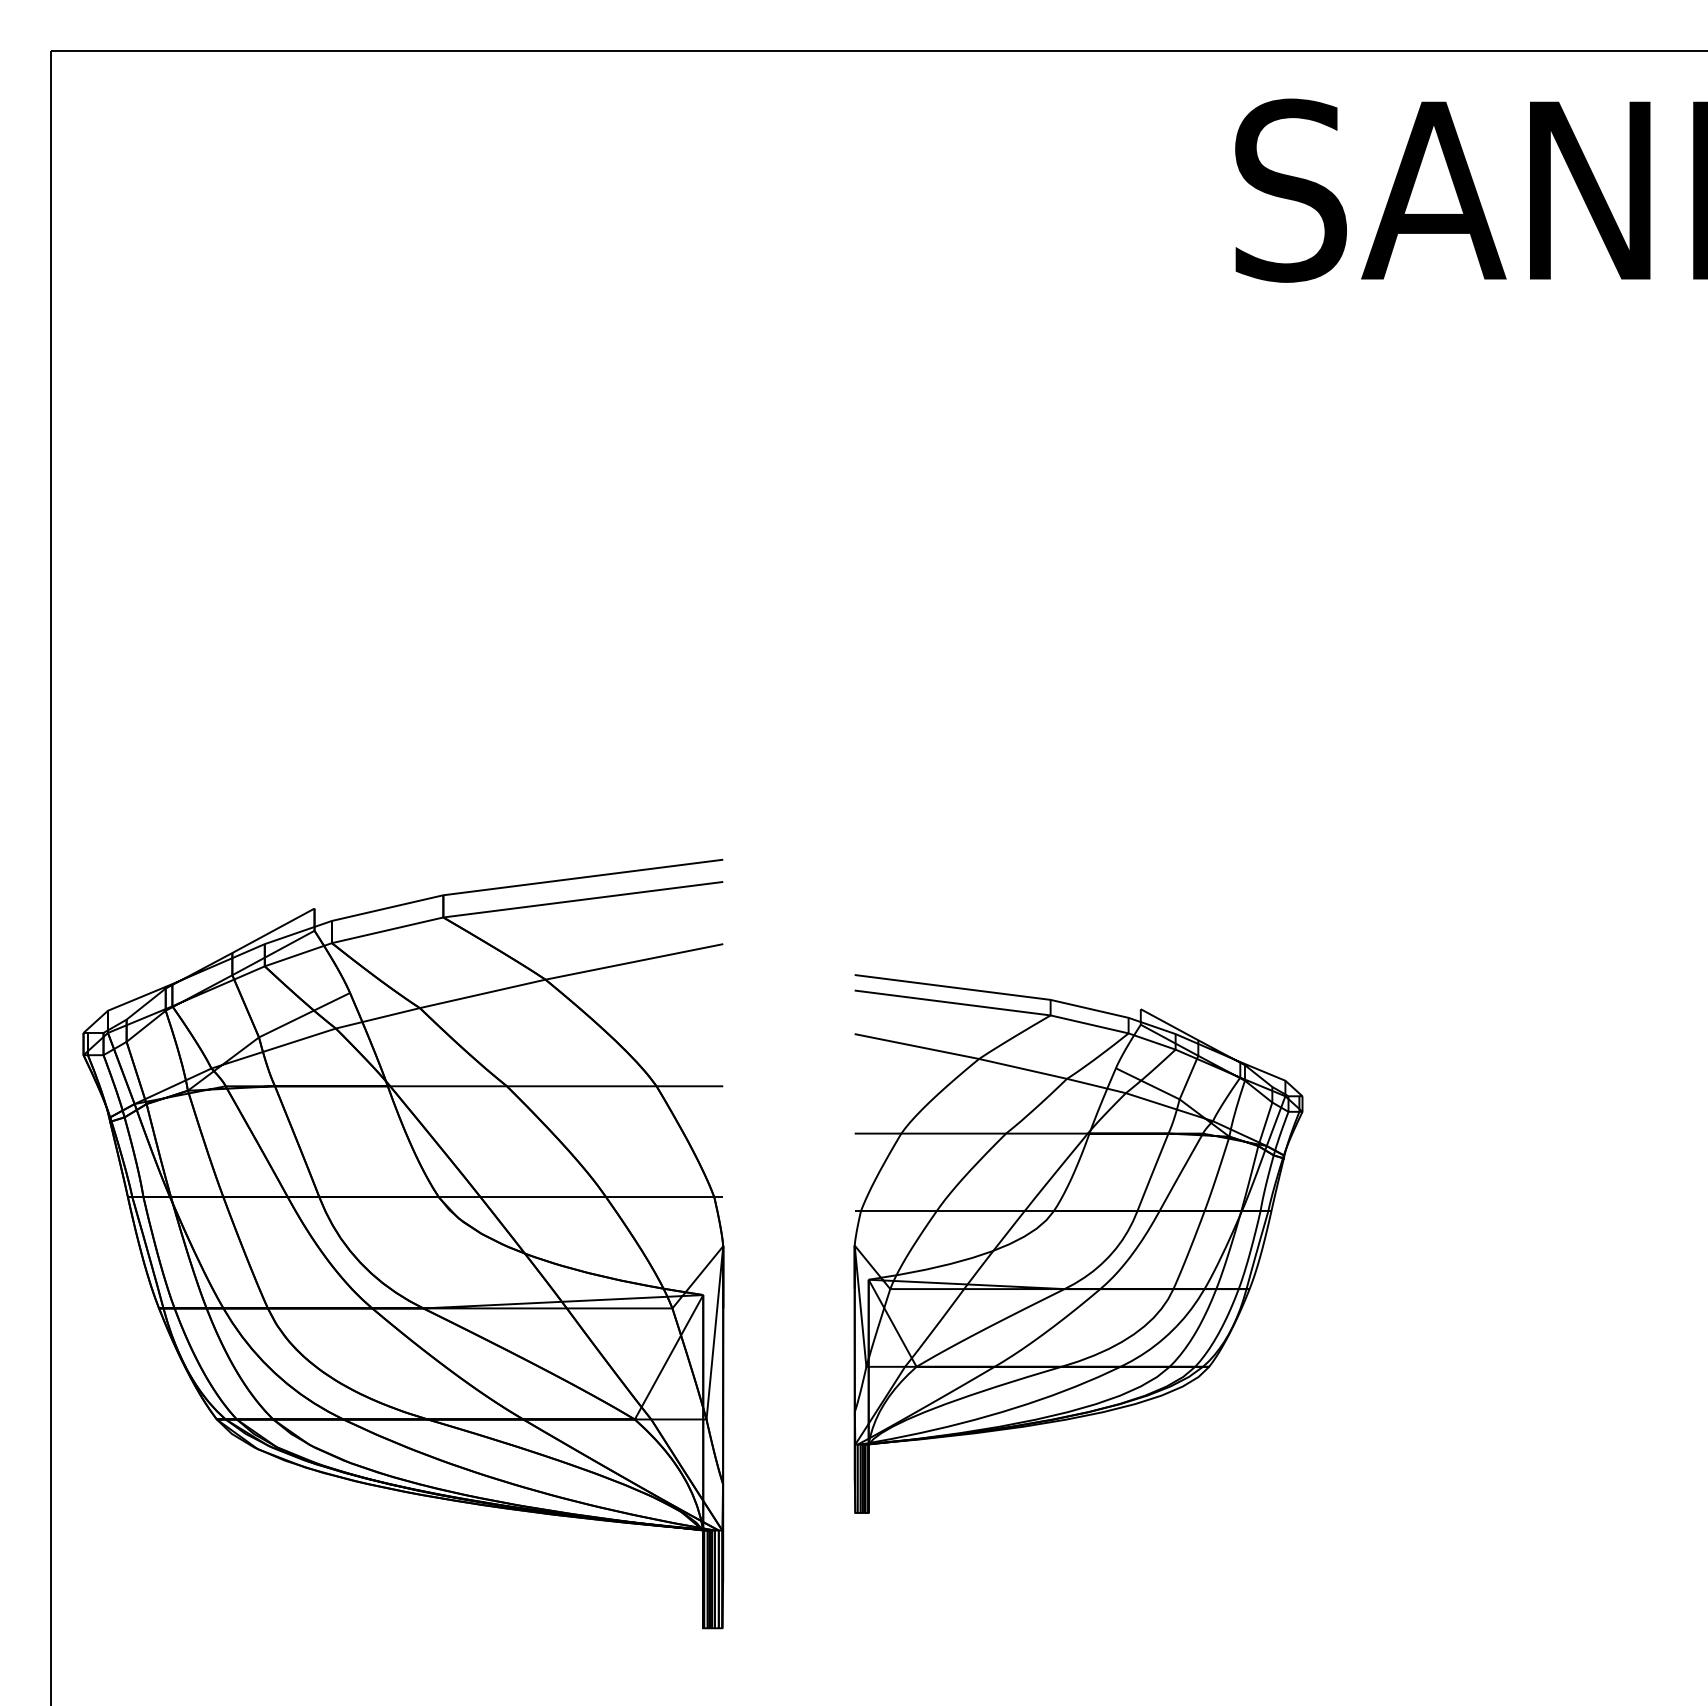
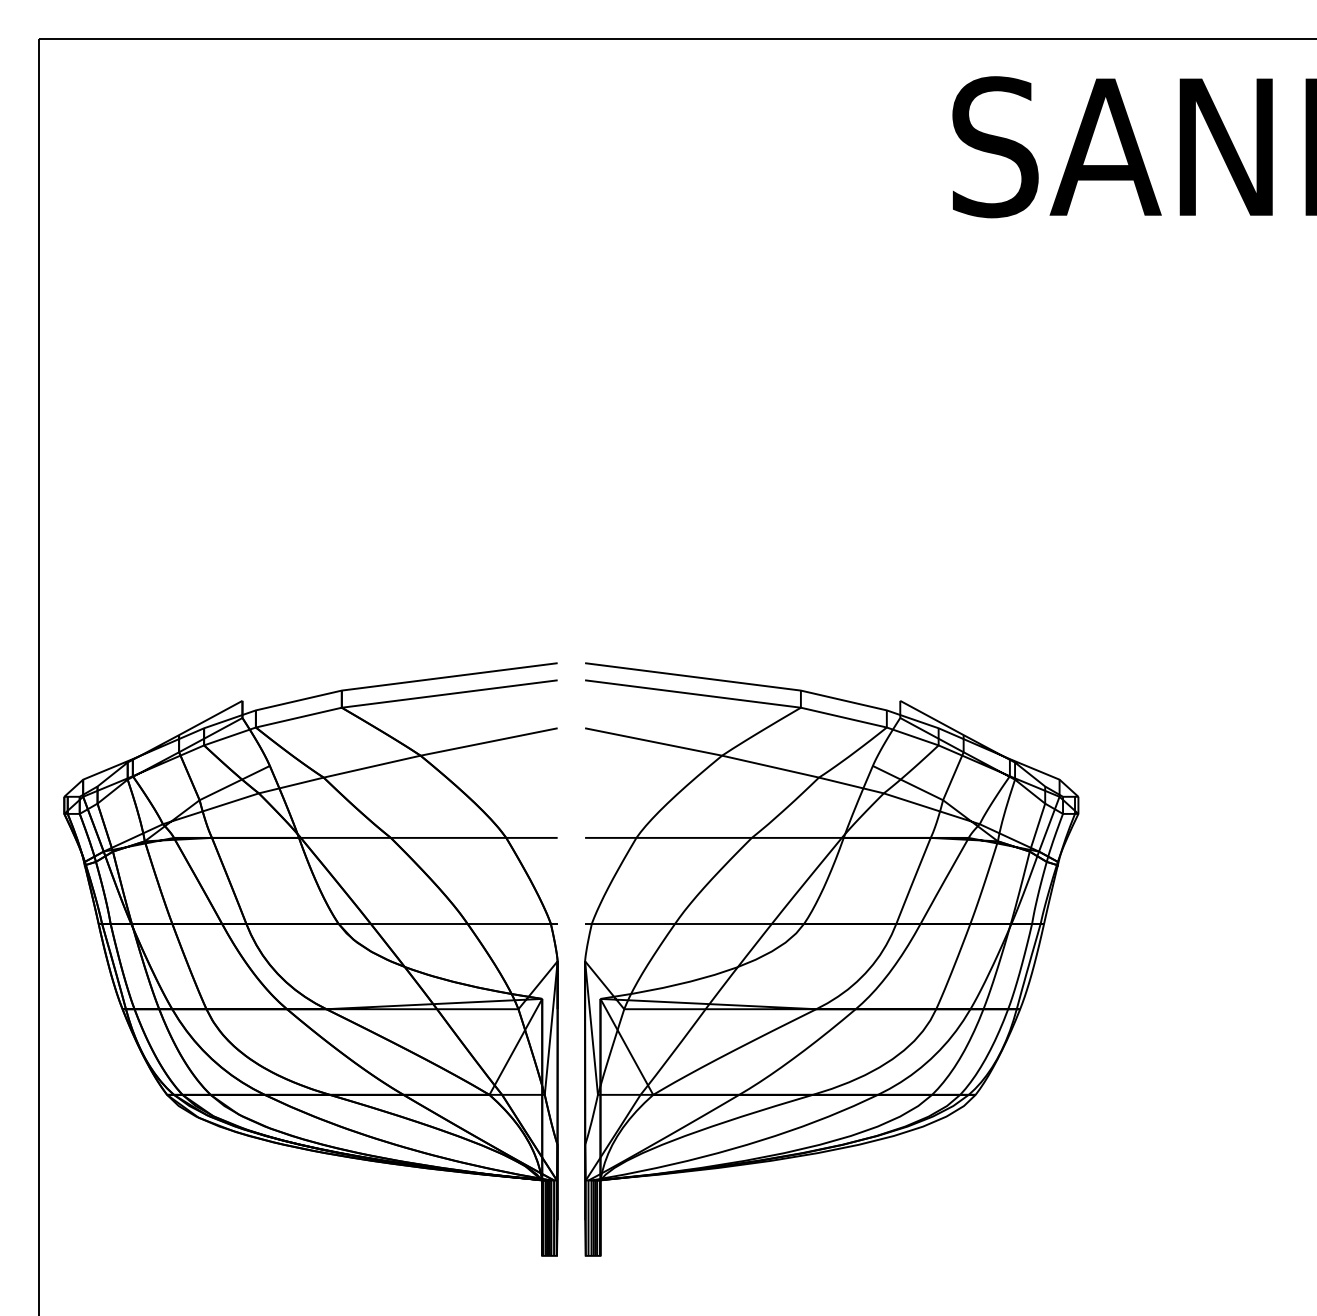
part: (1078, 1243) -> (831, 959), size x1.43

